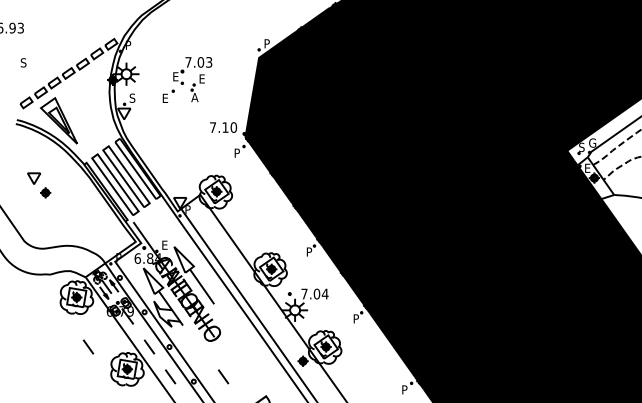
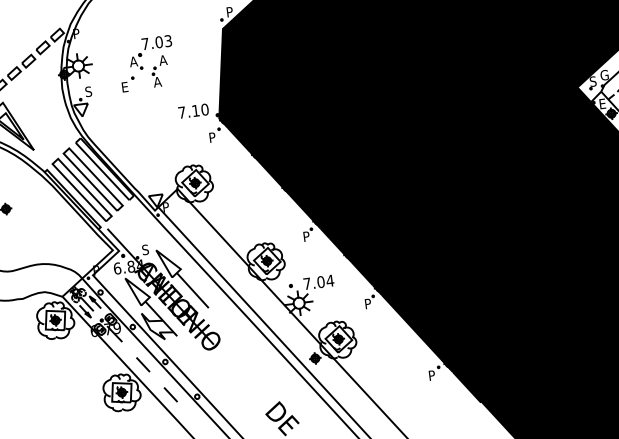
text: (175, 76) -> (133, 61), E -> A
text: (201, 78) -> (162, 59), E -> A
text: (164, 244) -> (145, 249), E -> S
line: (88, 346) -> (75, 372), removed
line: (223, 376) -> (229, 386), removed

